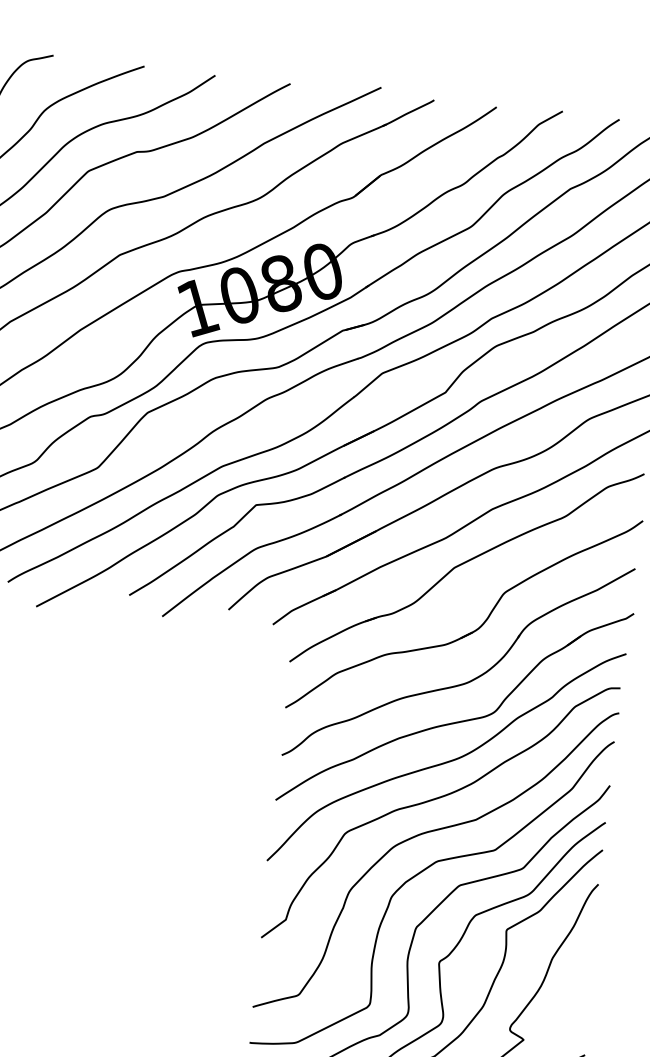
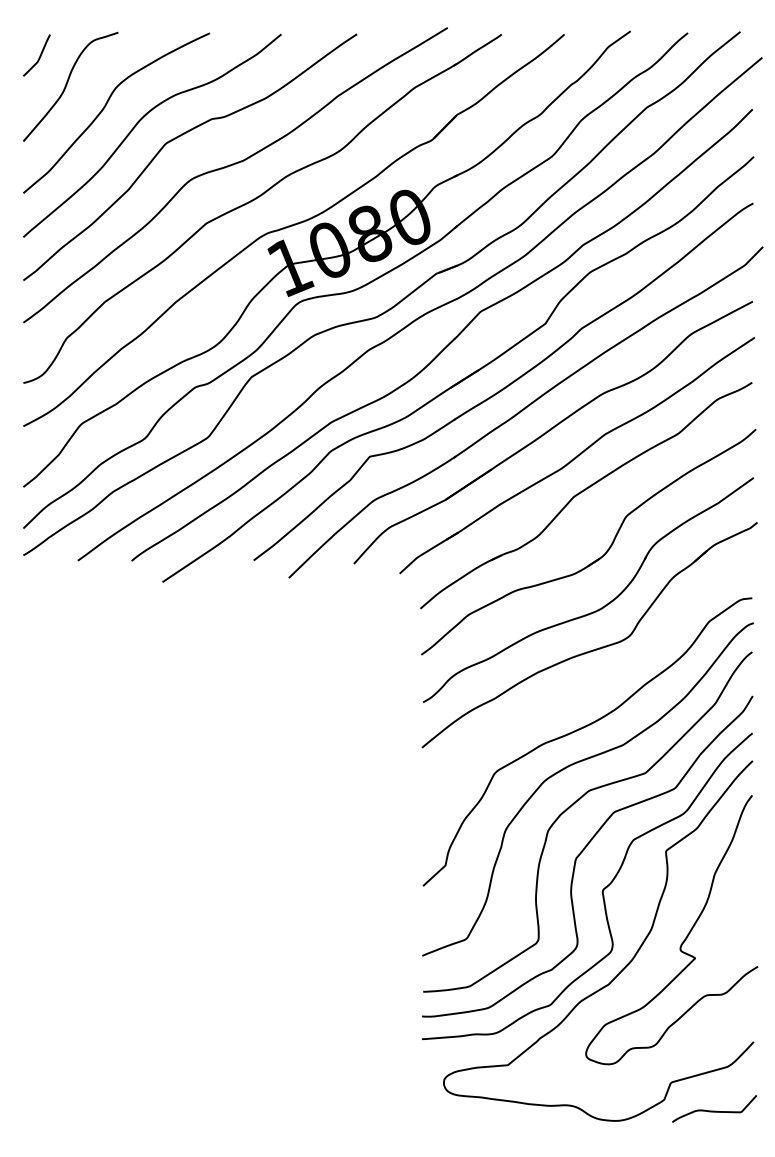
curve: (447, 760) -> (588, 689), removed

